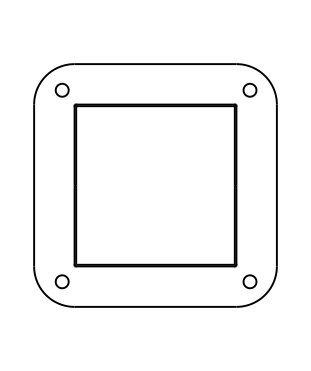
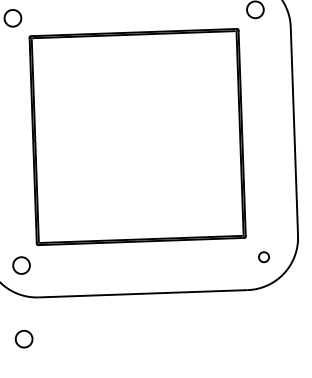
part: (249, 281) -> (263, 256), size x0.6
part: (61, 338) -> (23, 338), added

